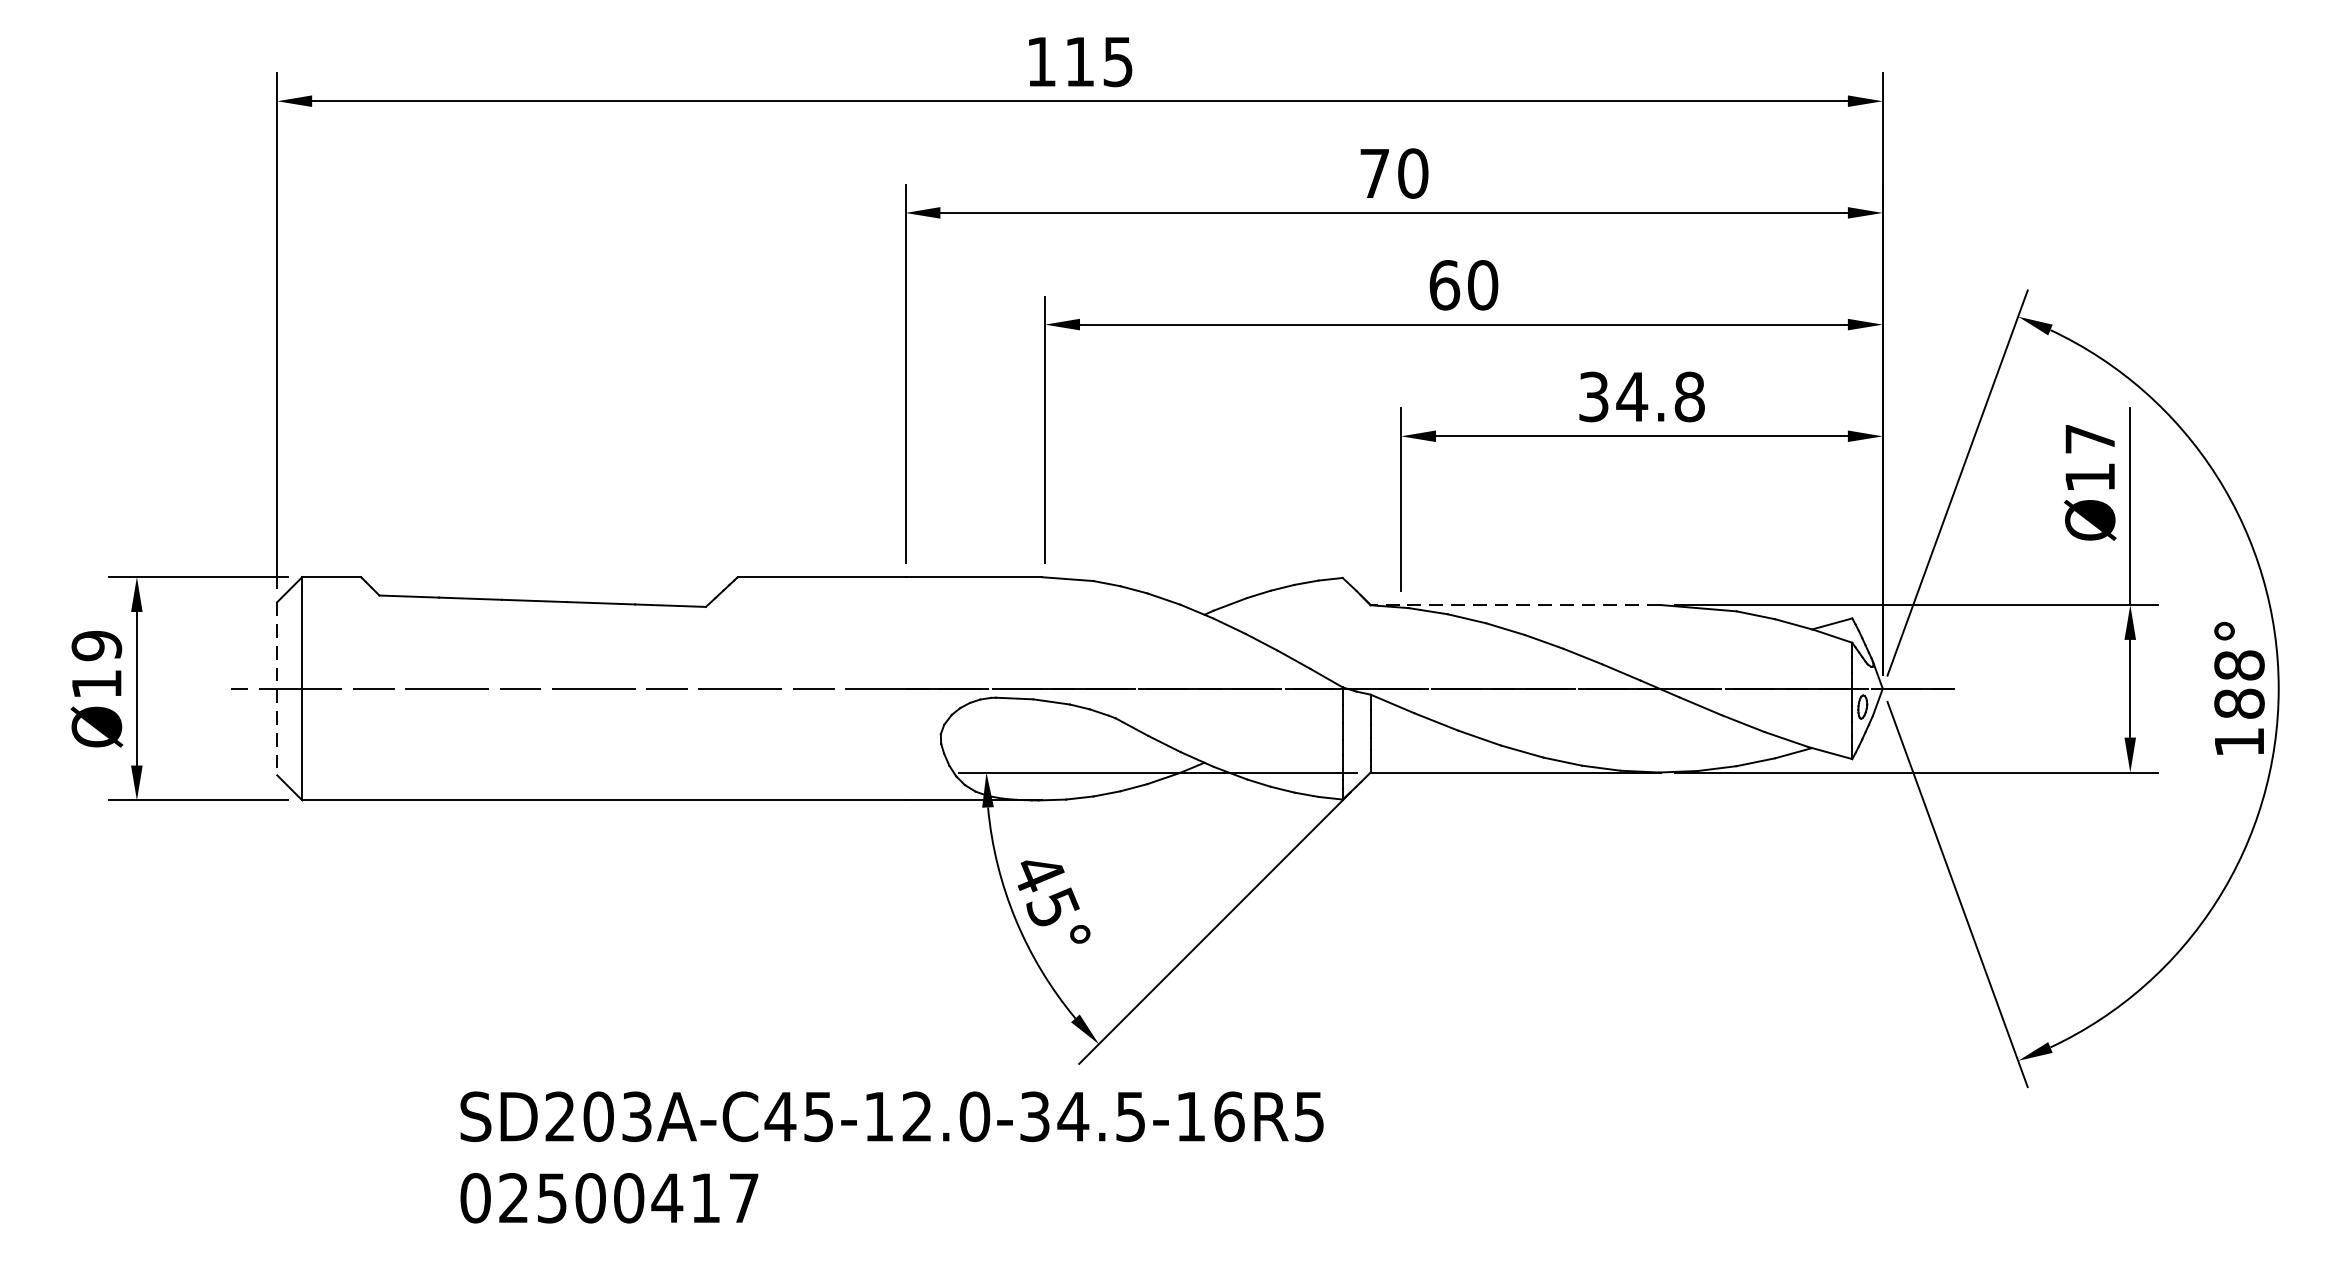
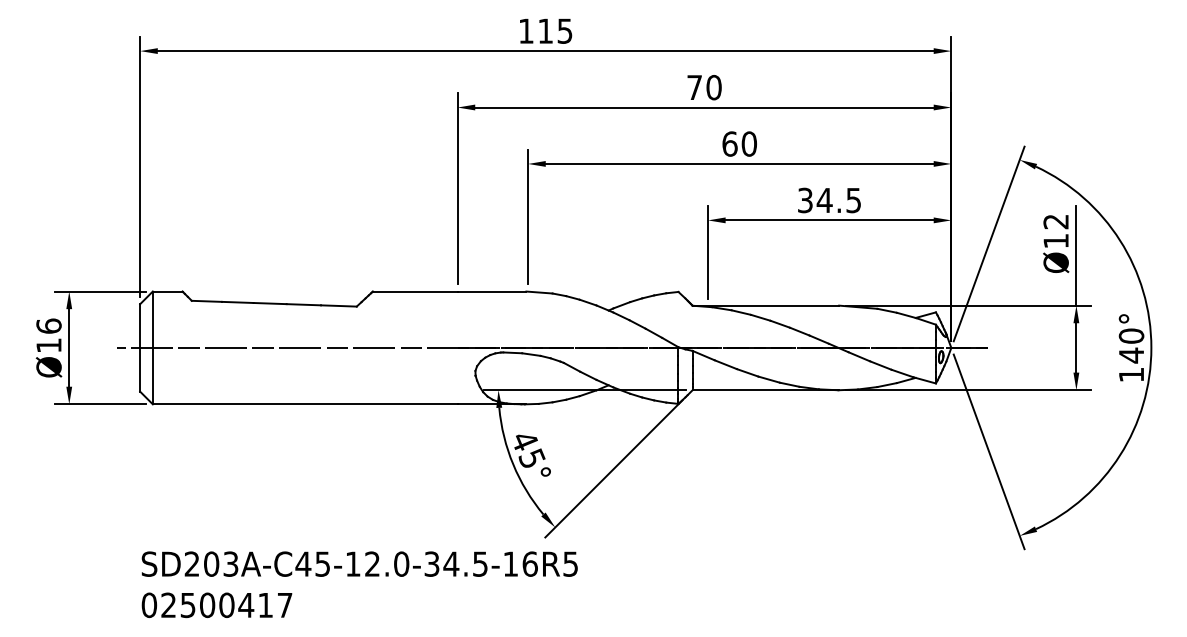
text: (1689, 396) -> (853, 200), 34.8 -> 34.5
text: (2088, 438) -> (1055, 221), Ø17 -> Ø12
line: (1514, 604) -> (765, 305), dashed -> solid
text: (95, 644) -> (48, 325), Ø19 -> Ø16
text: (2239, 683) -> (1131, 345), 188° -> 140°
line: (277, 687) -> (140, 347), dashed -> solid
text: (891, 1156) -> (359, 584), moved

